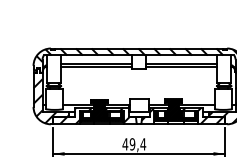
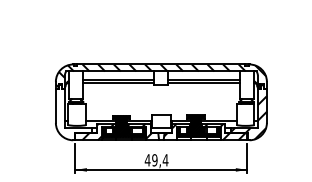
hatch: (51, 96) -> (73, 112), removed

